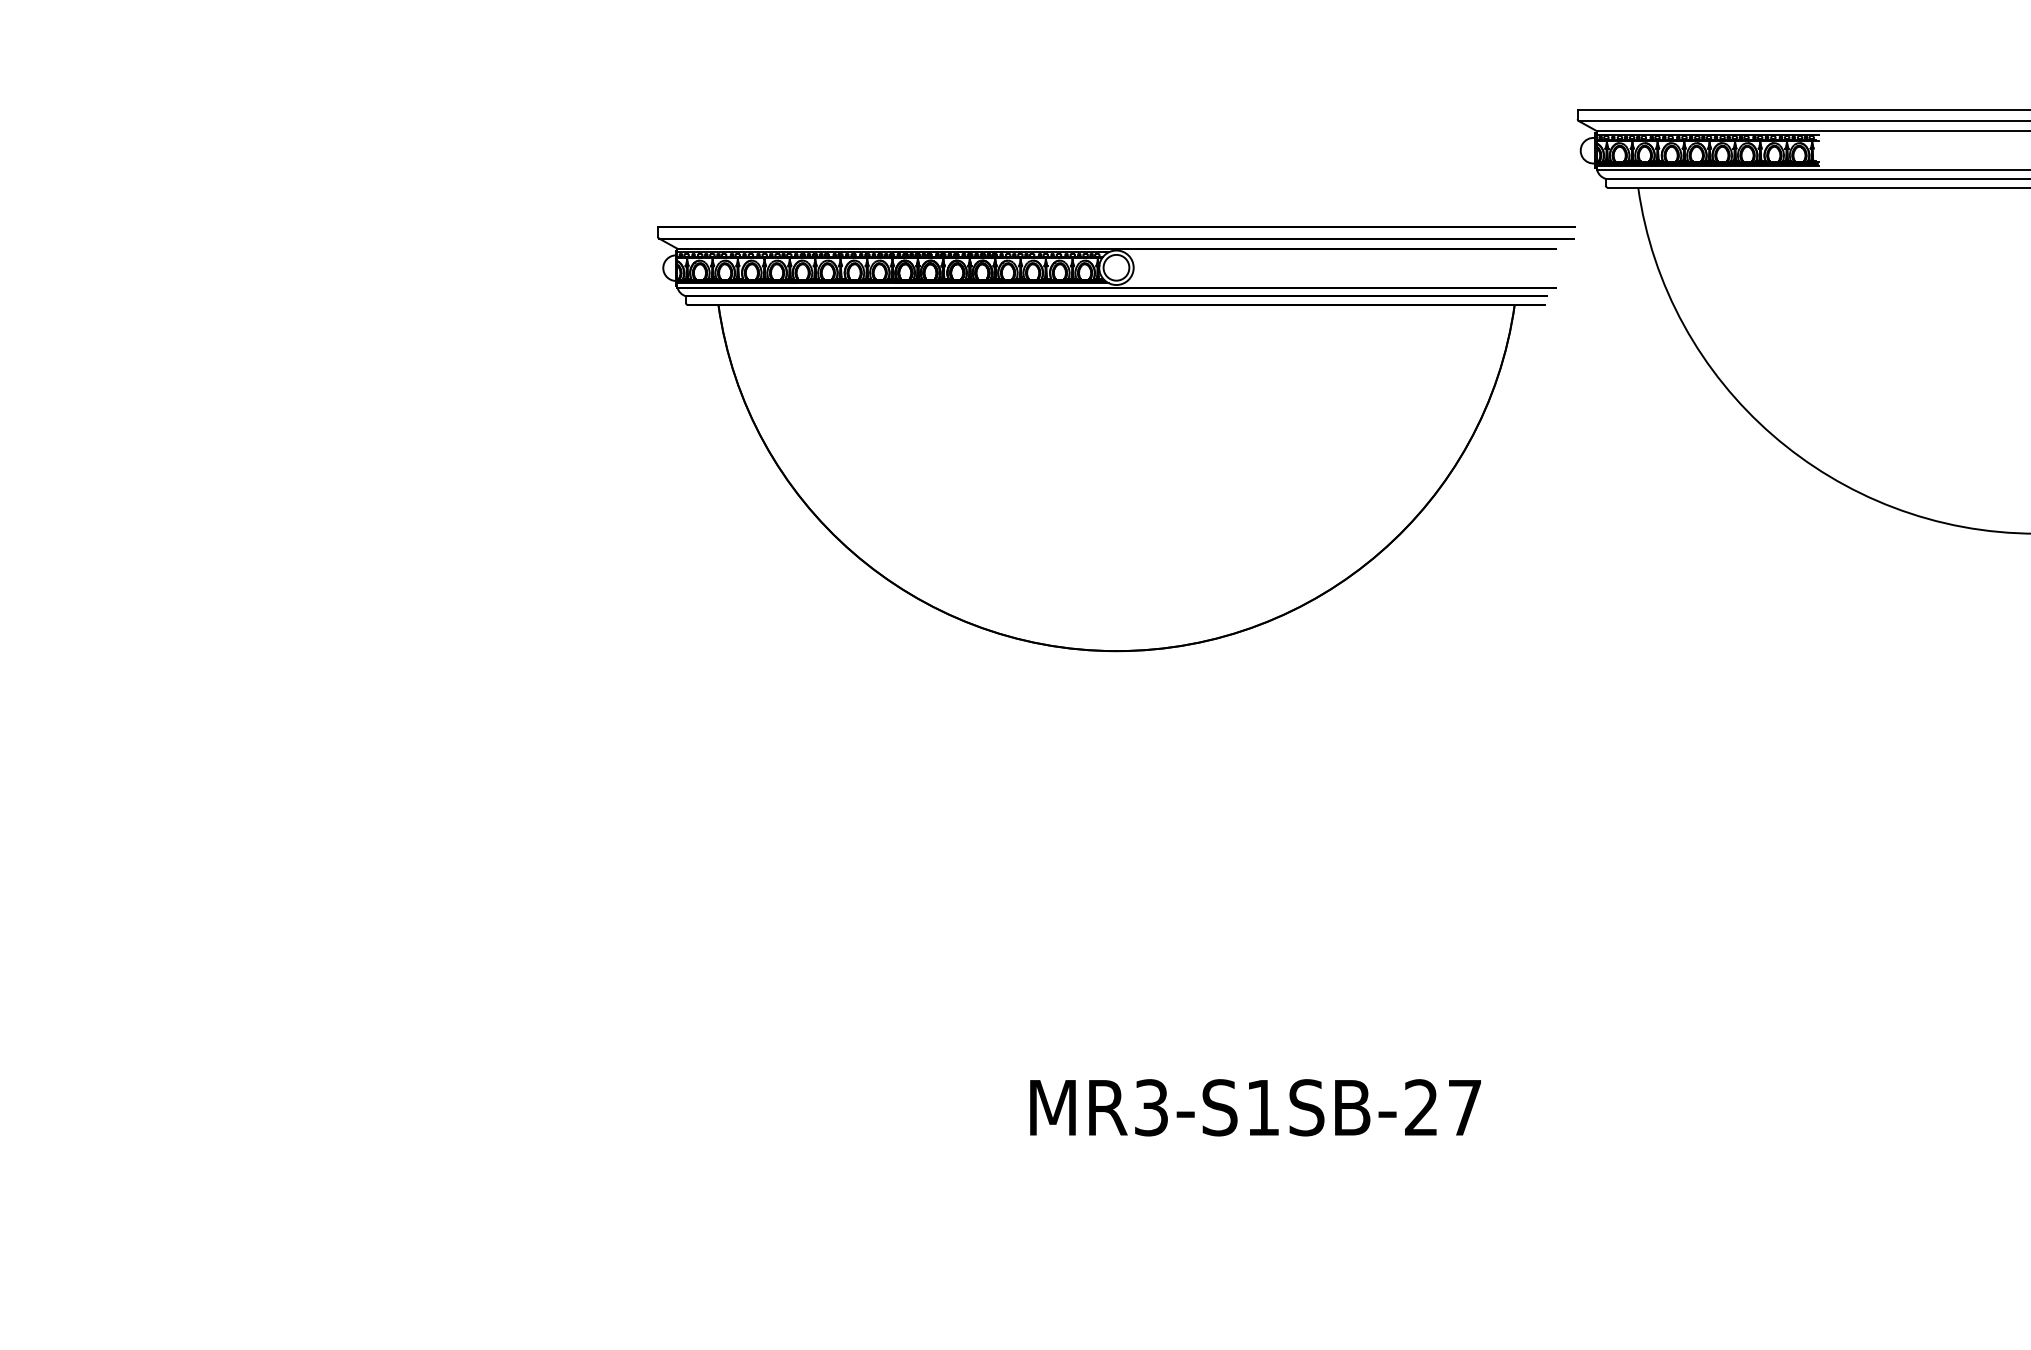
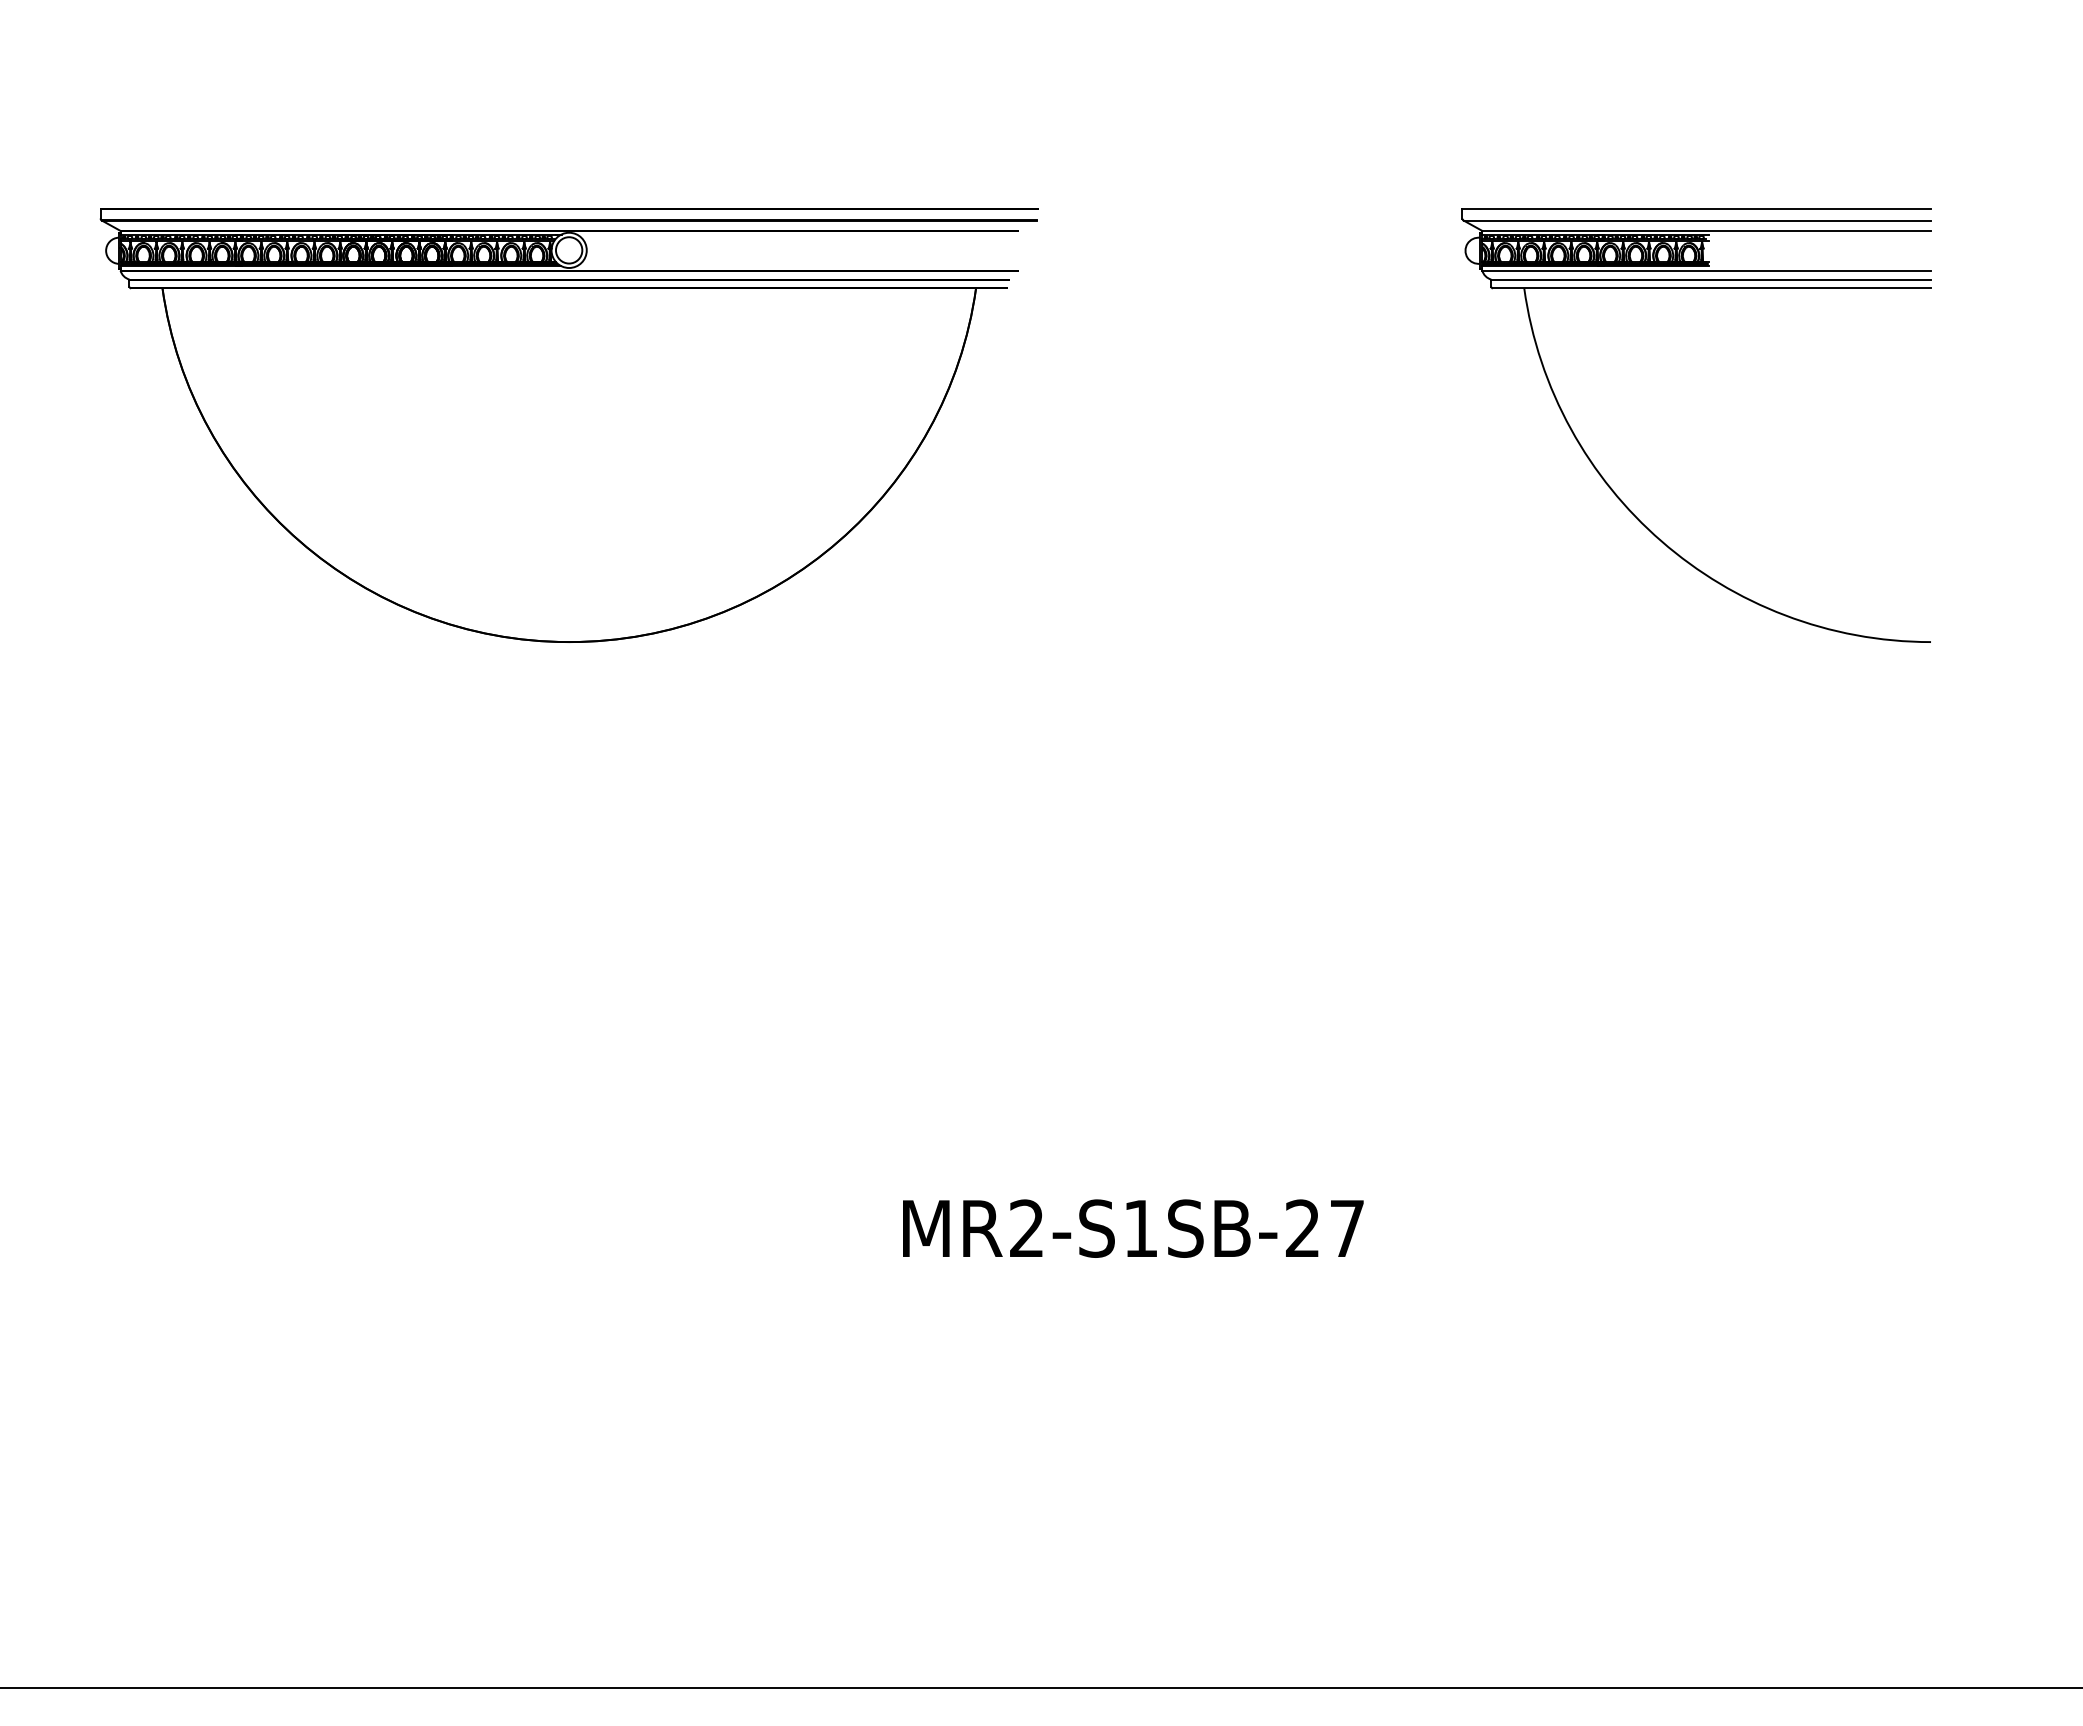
part: (1115, 439) -> (568, 425), moved
text: (1151, 1107) -> (1026, 1228), MR3-S1SB-27 -> MR2-S1SB-27

